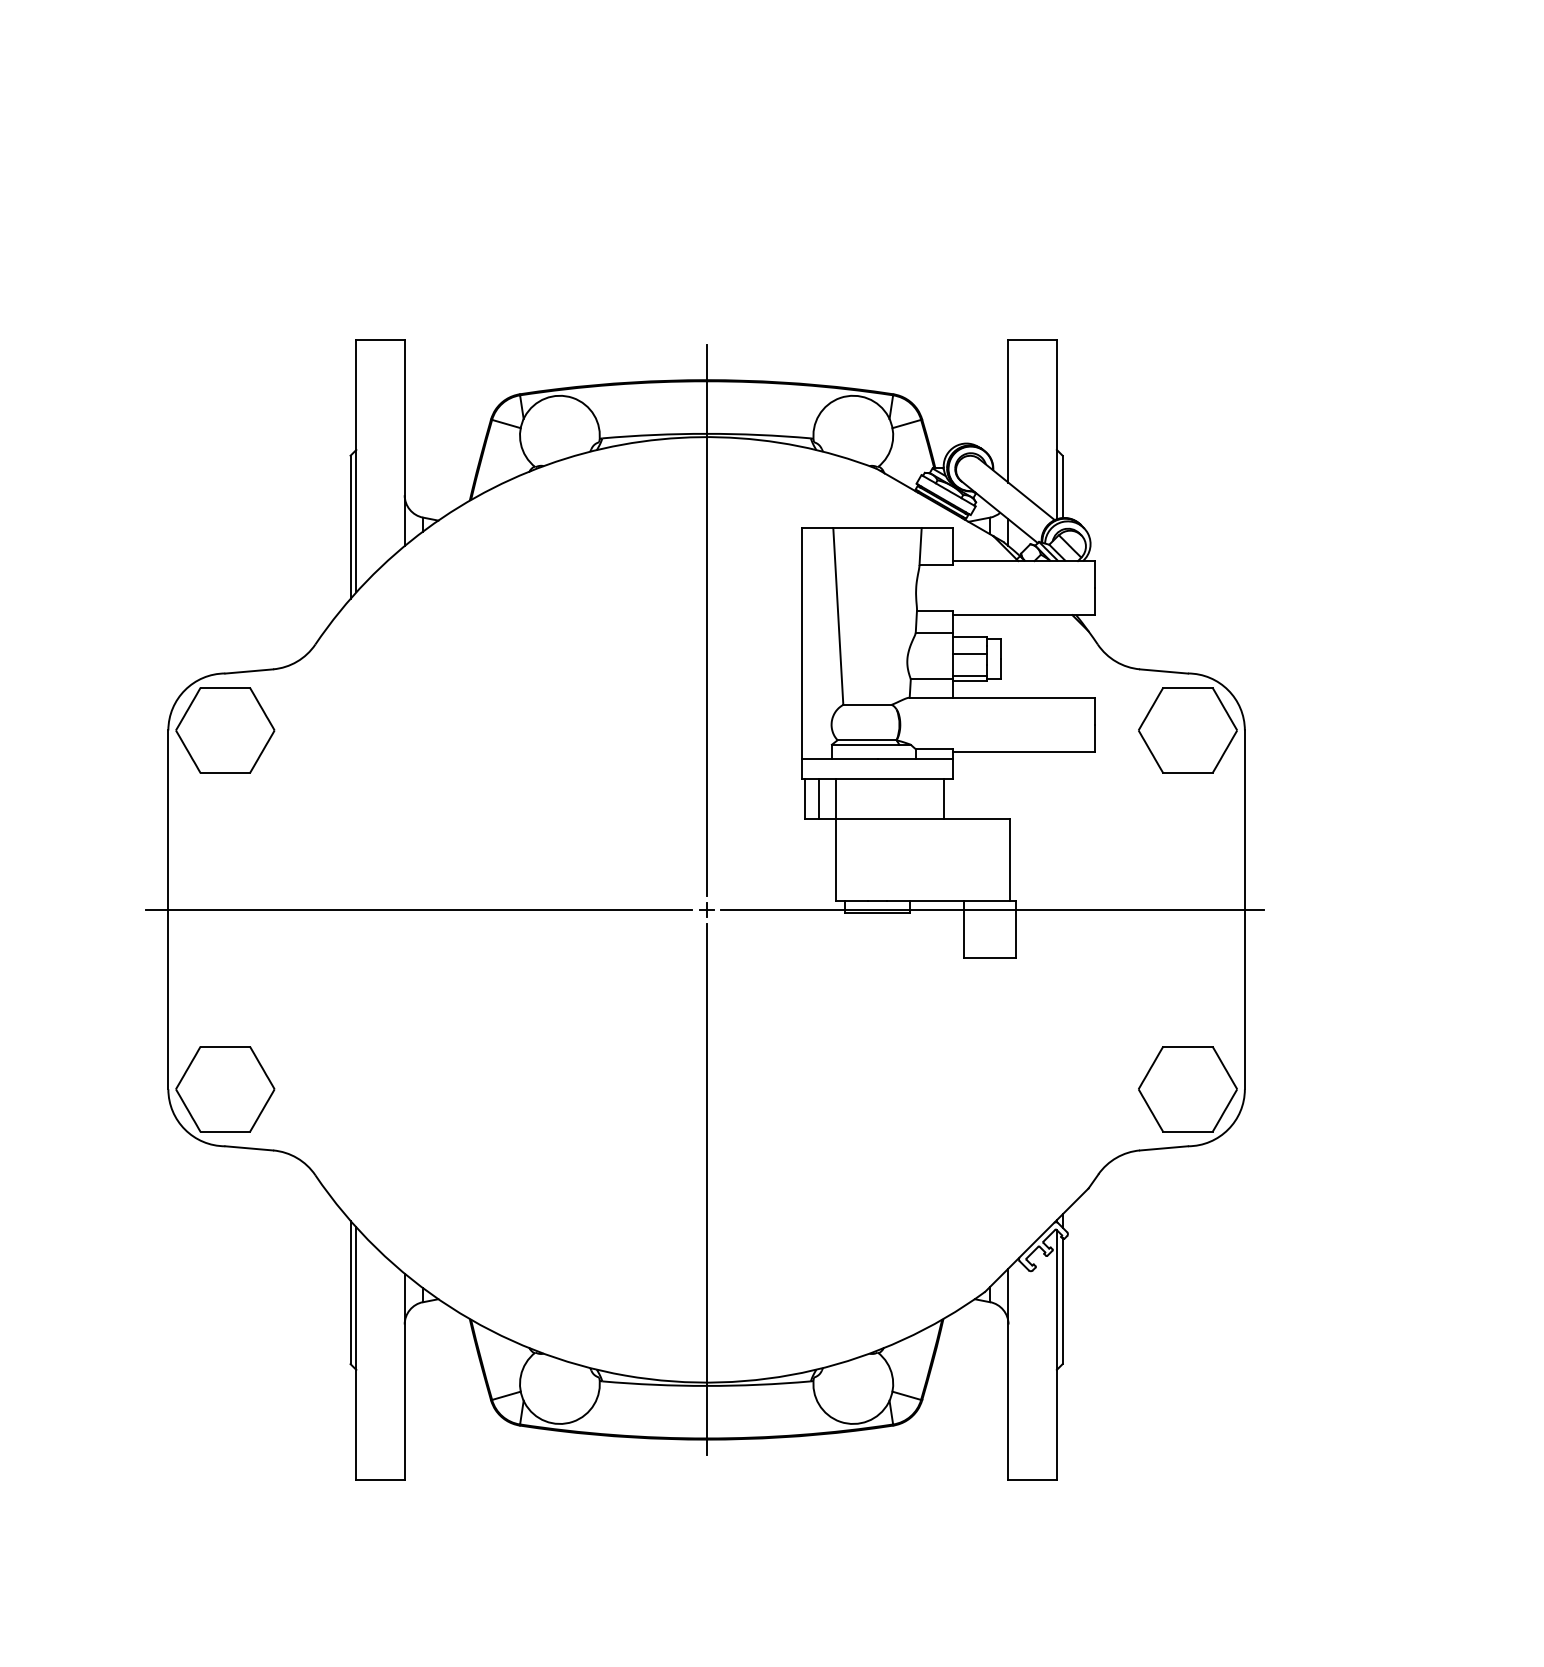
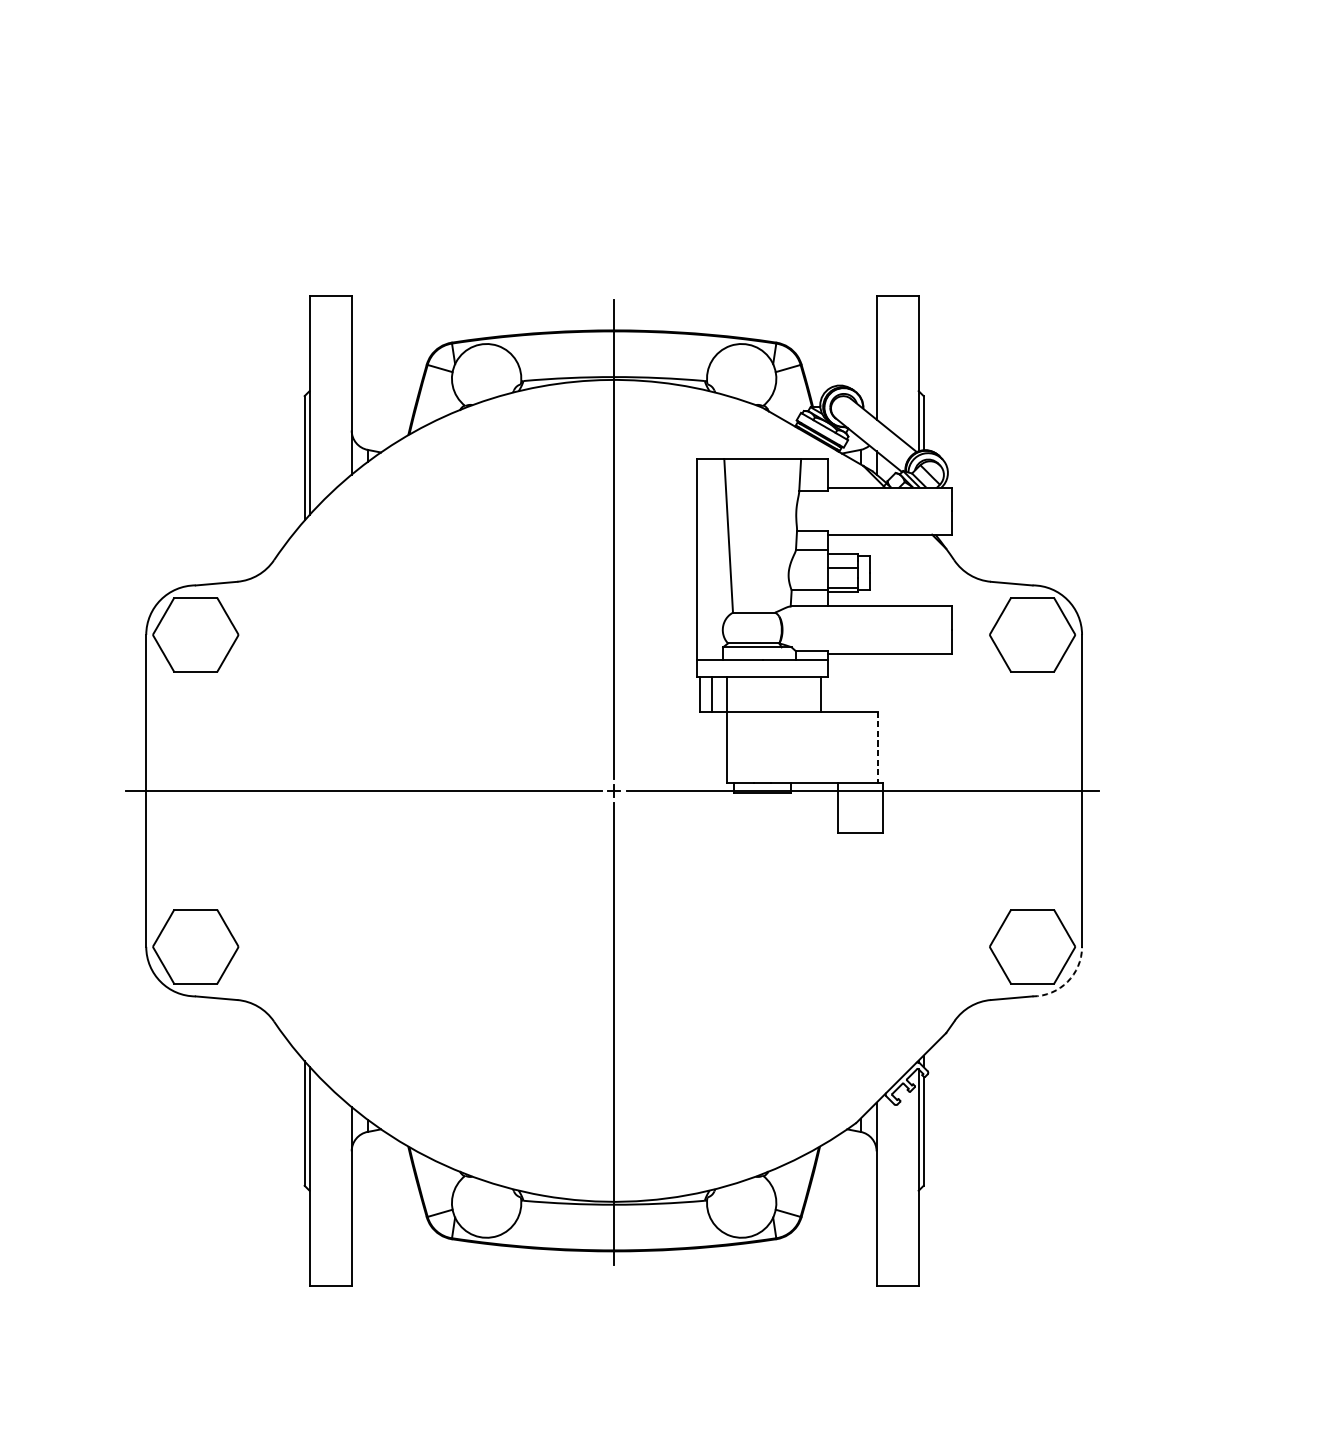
line: (1009, 860) -> (877, 747), solid -> dashed
arc: (1228, 1129) -> (1067, 981), solid -> dashed

